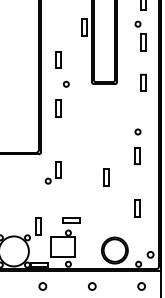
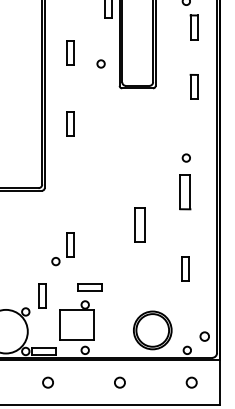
circle: (65, 83) -> (99, 62), moved
part: (136, 156) -> (184, 193), size x1.4
part: (52, 172) -> (62, 248), moved
part: (106, 177) -> (140, 224), size x1.4

